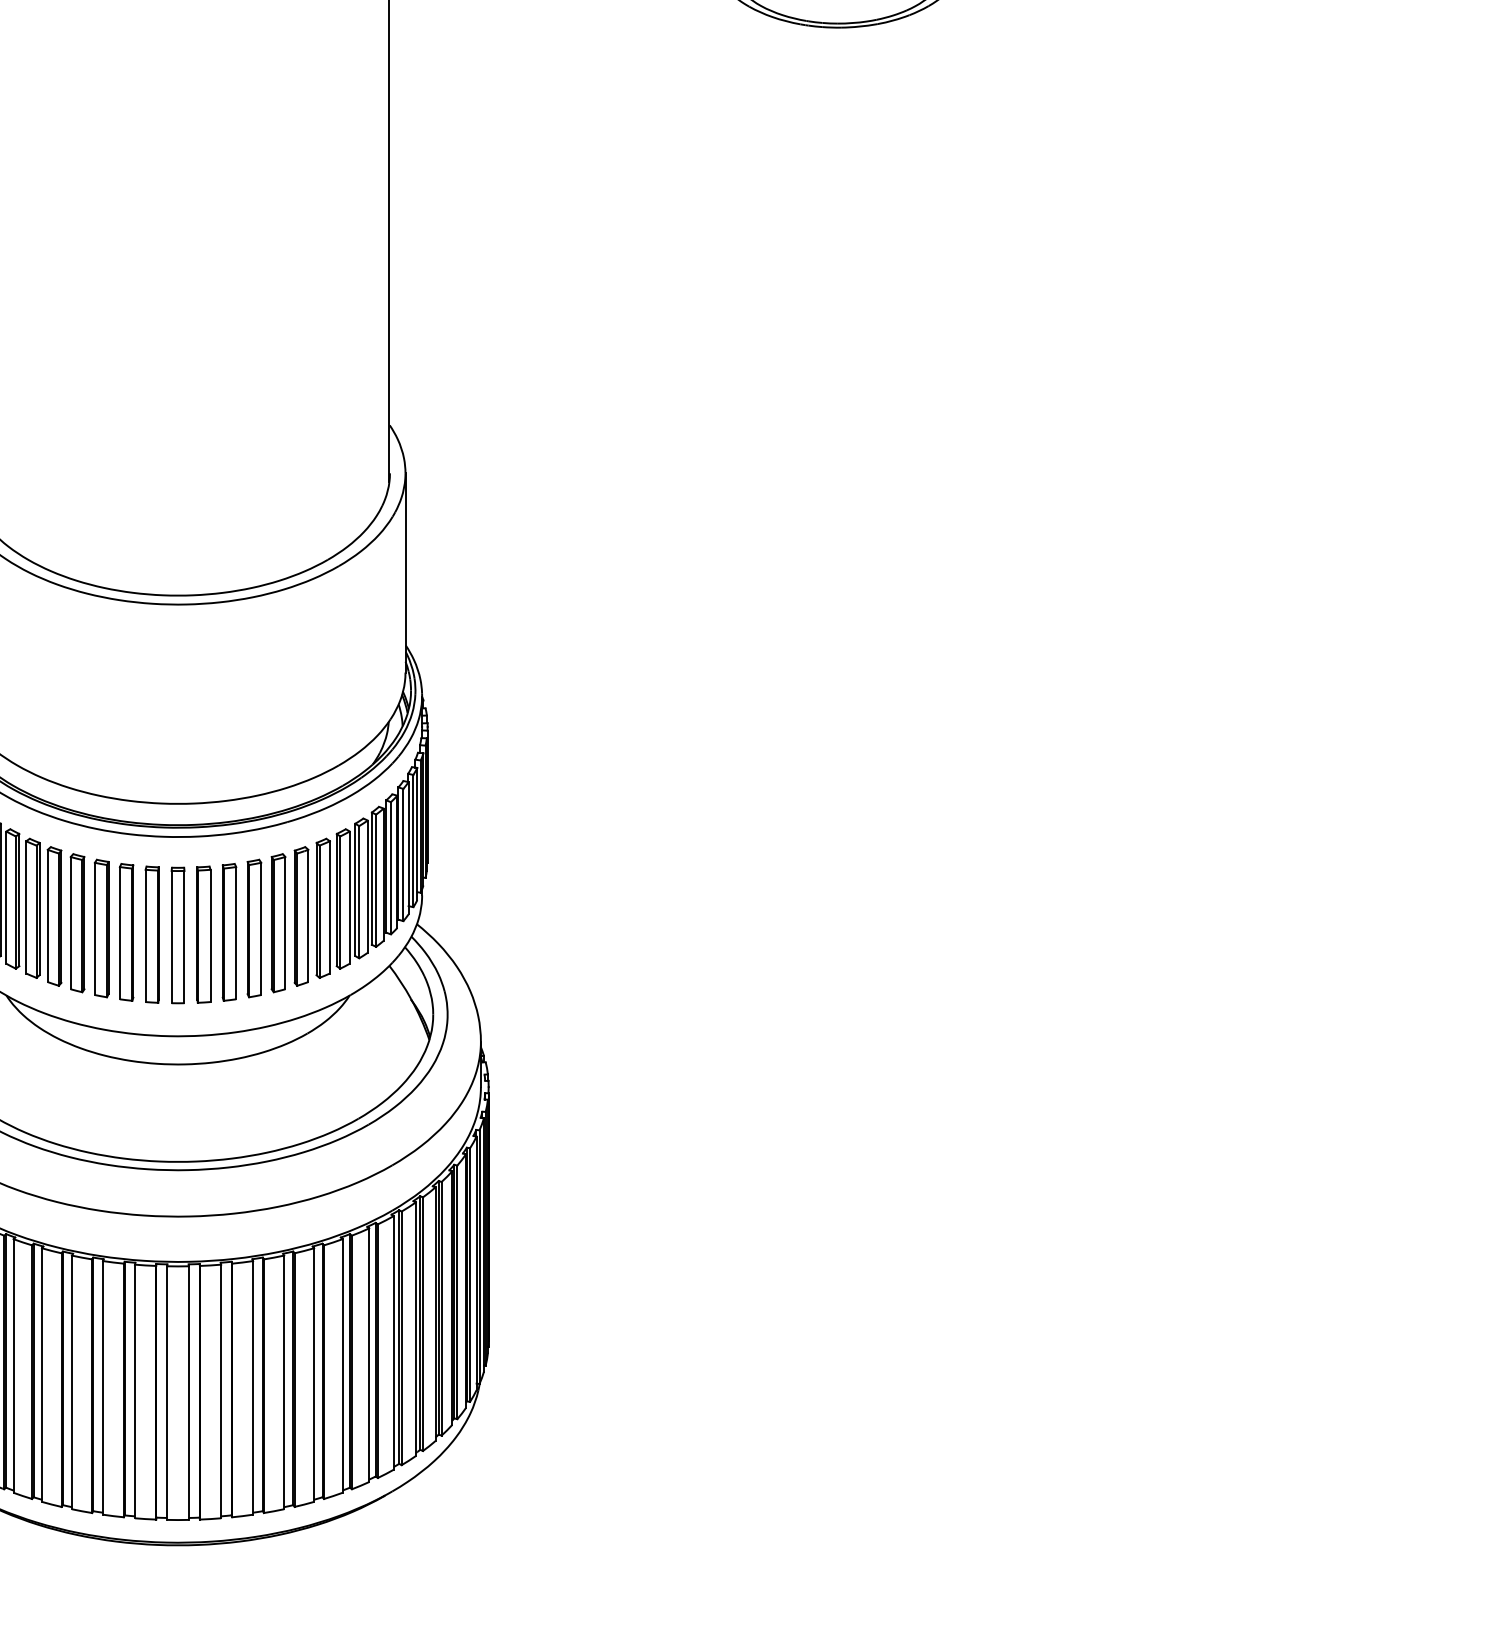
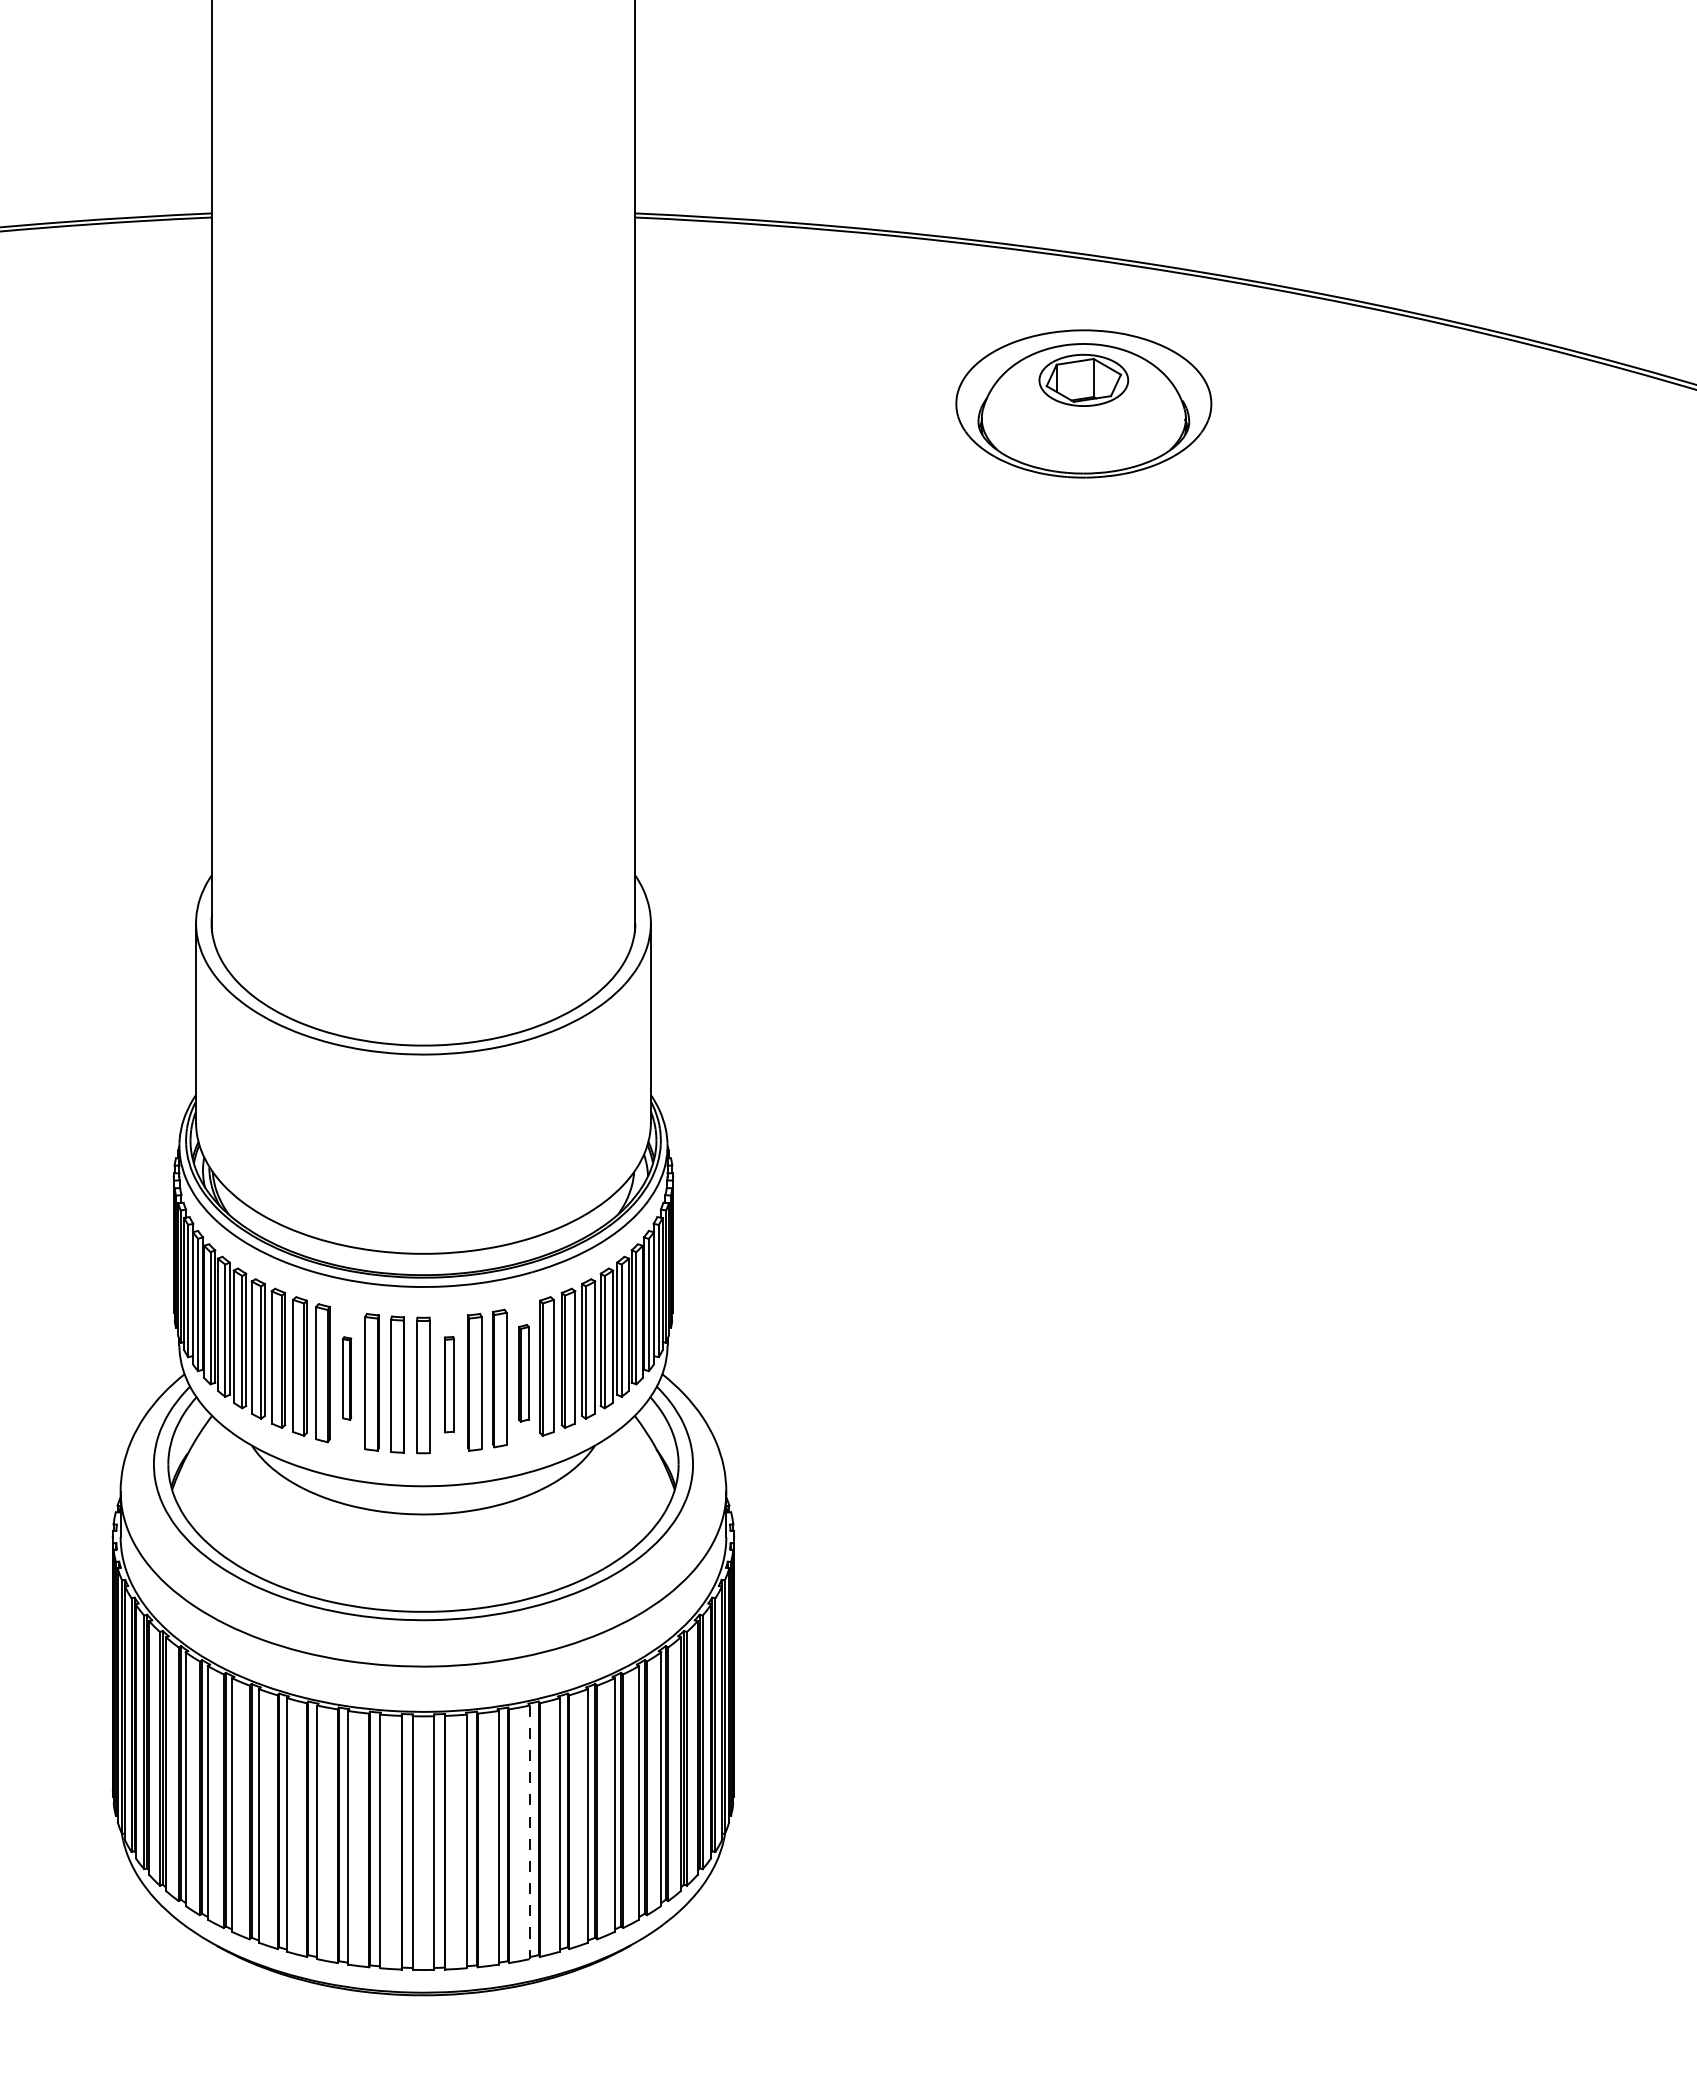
part: (278, 923) -> (523, 1373), size x0.7
part: (101, 928) -> (346, 1378), size x0.6
part: (204, 934) -> (449, 1384), size x0.7
line: (284, 1382) -> (529, 1832), solid -> dashed

